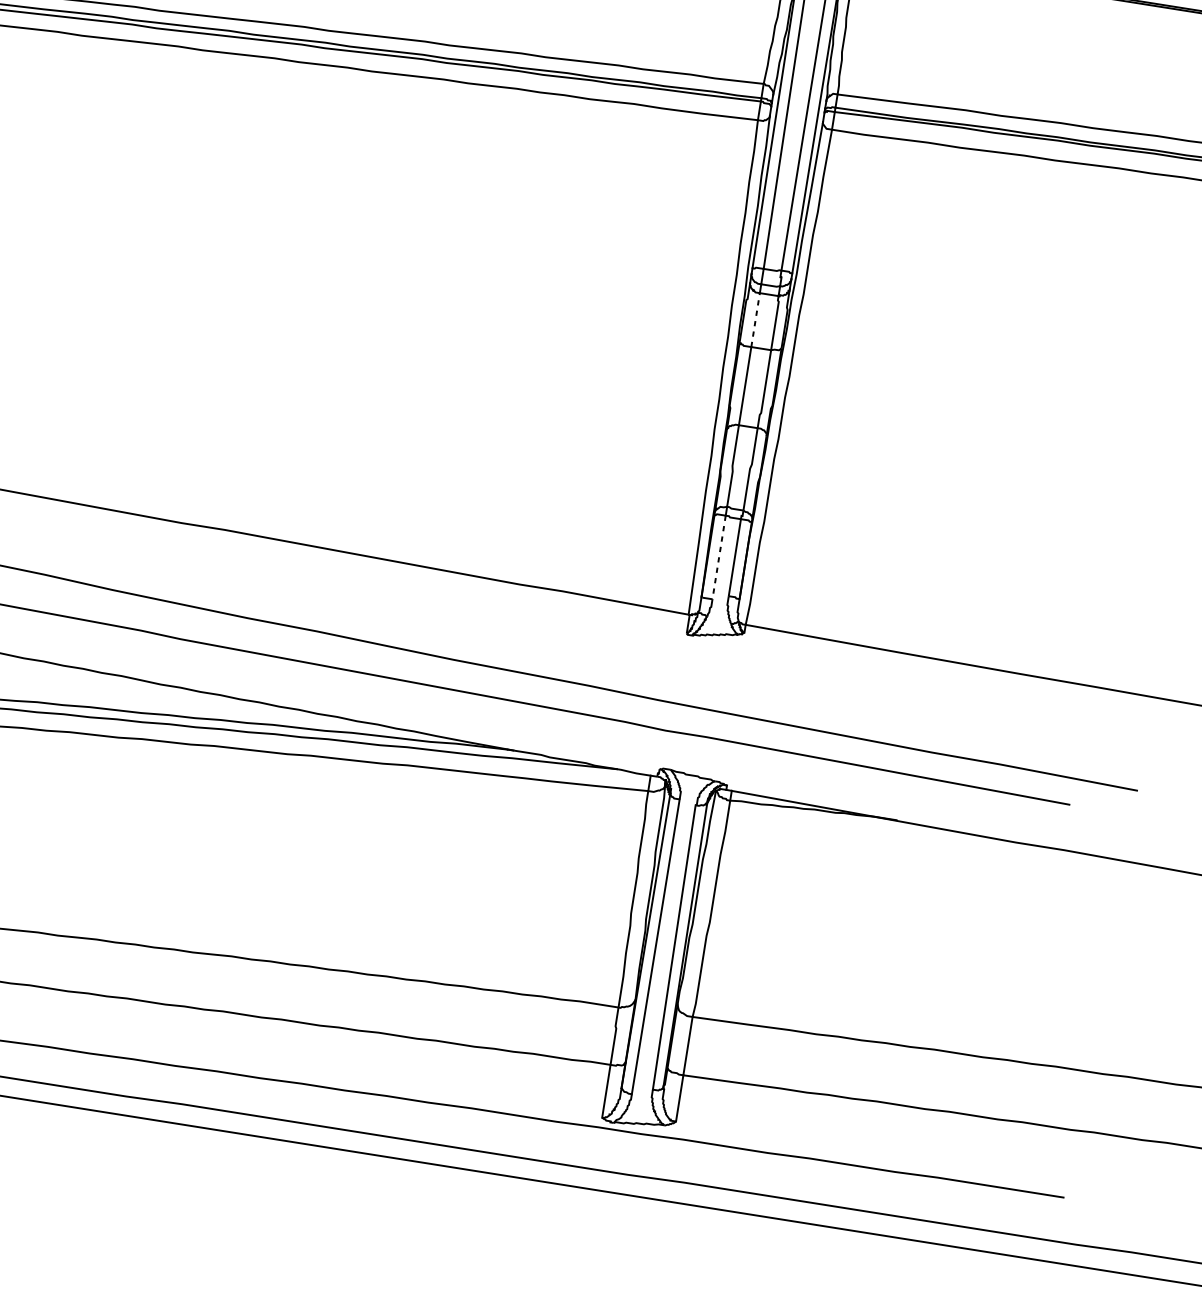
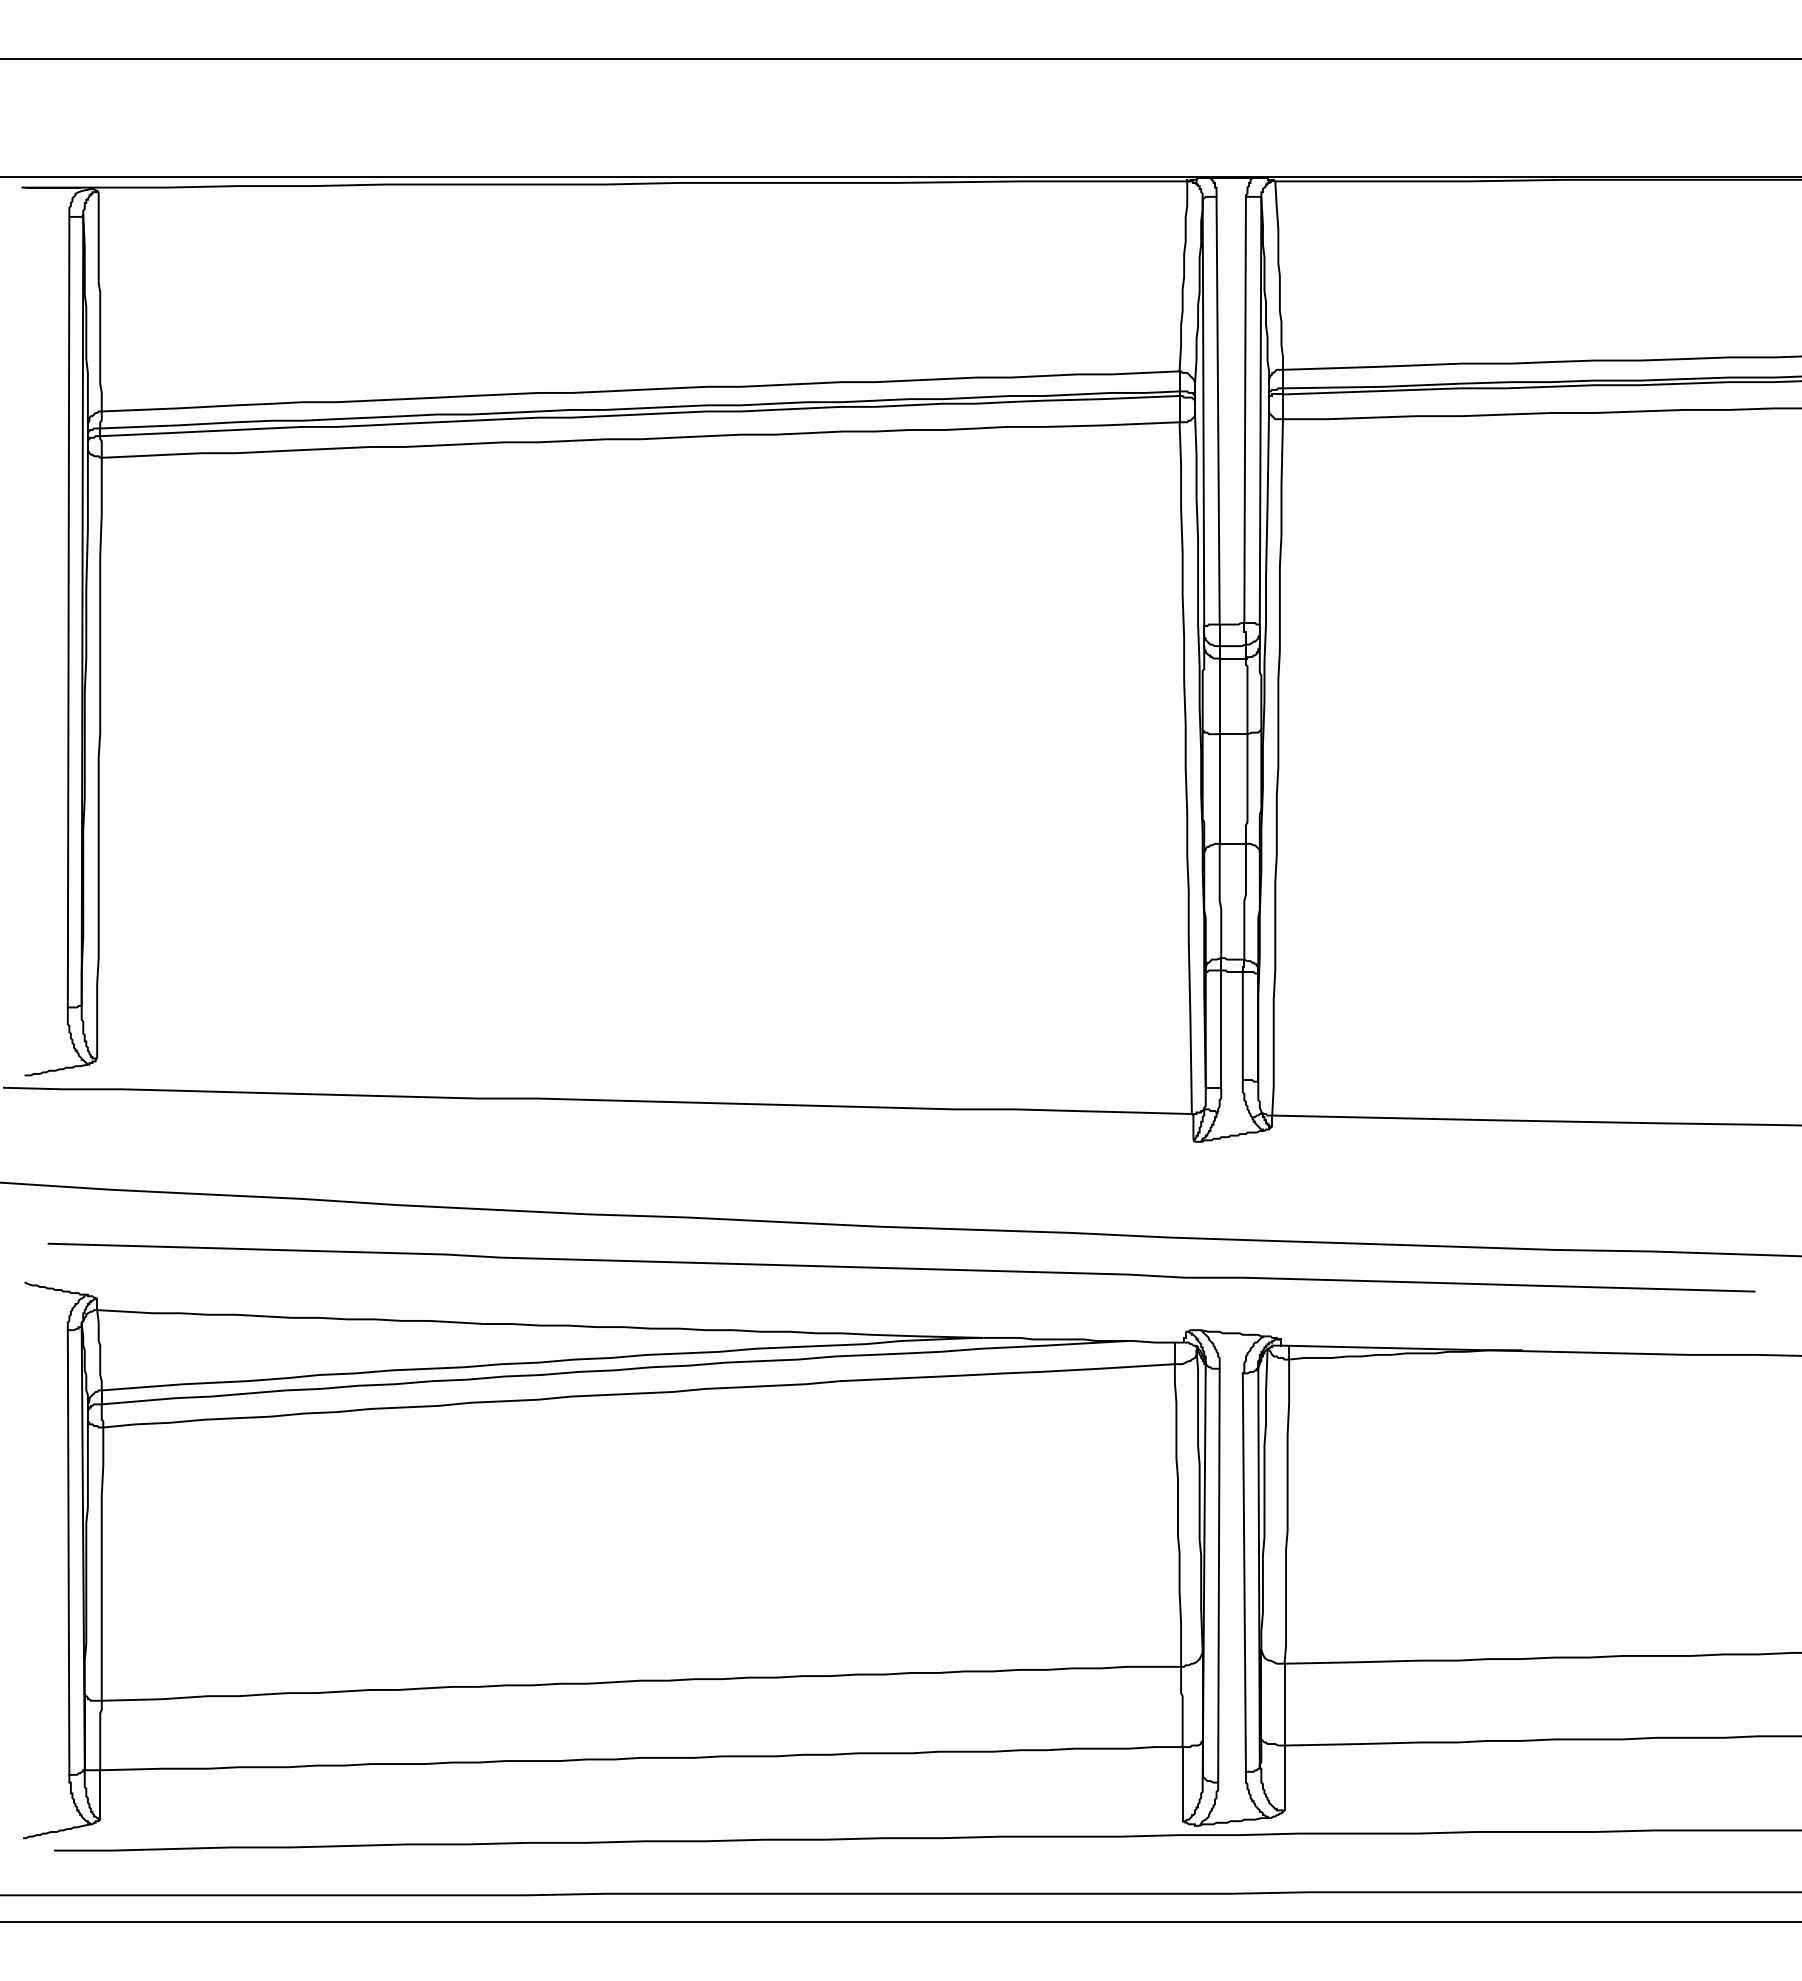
line: (755, 320) -> (1219, 696), dashed -> solid
line: (719, 557) -> (1221, 1029), dashed -> solid

